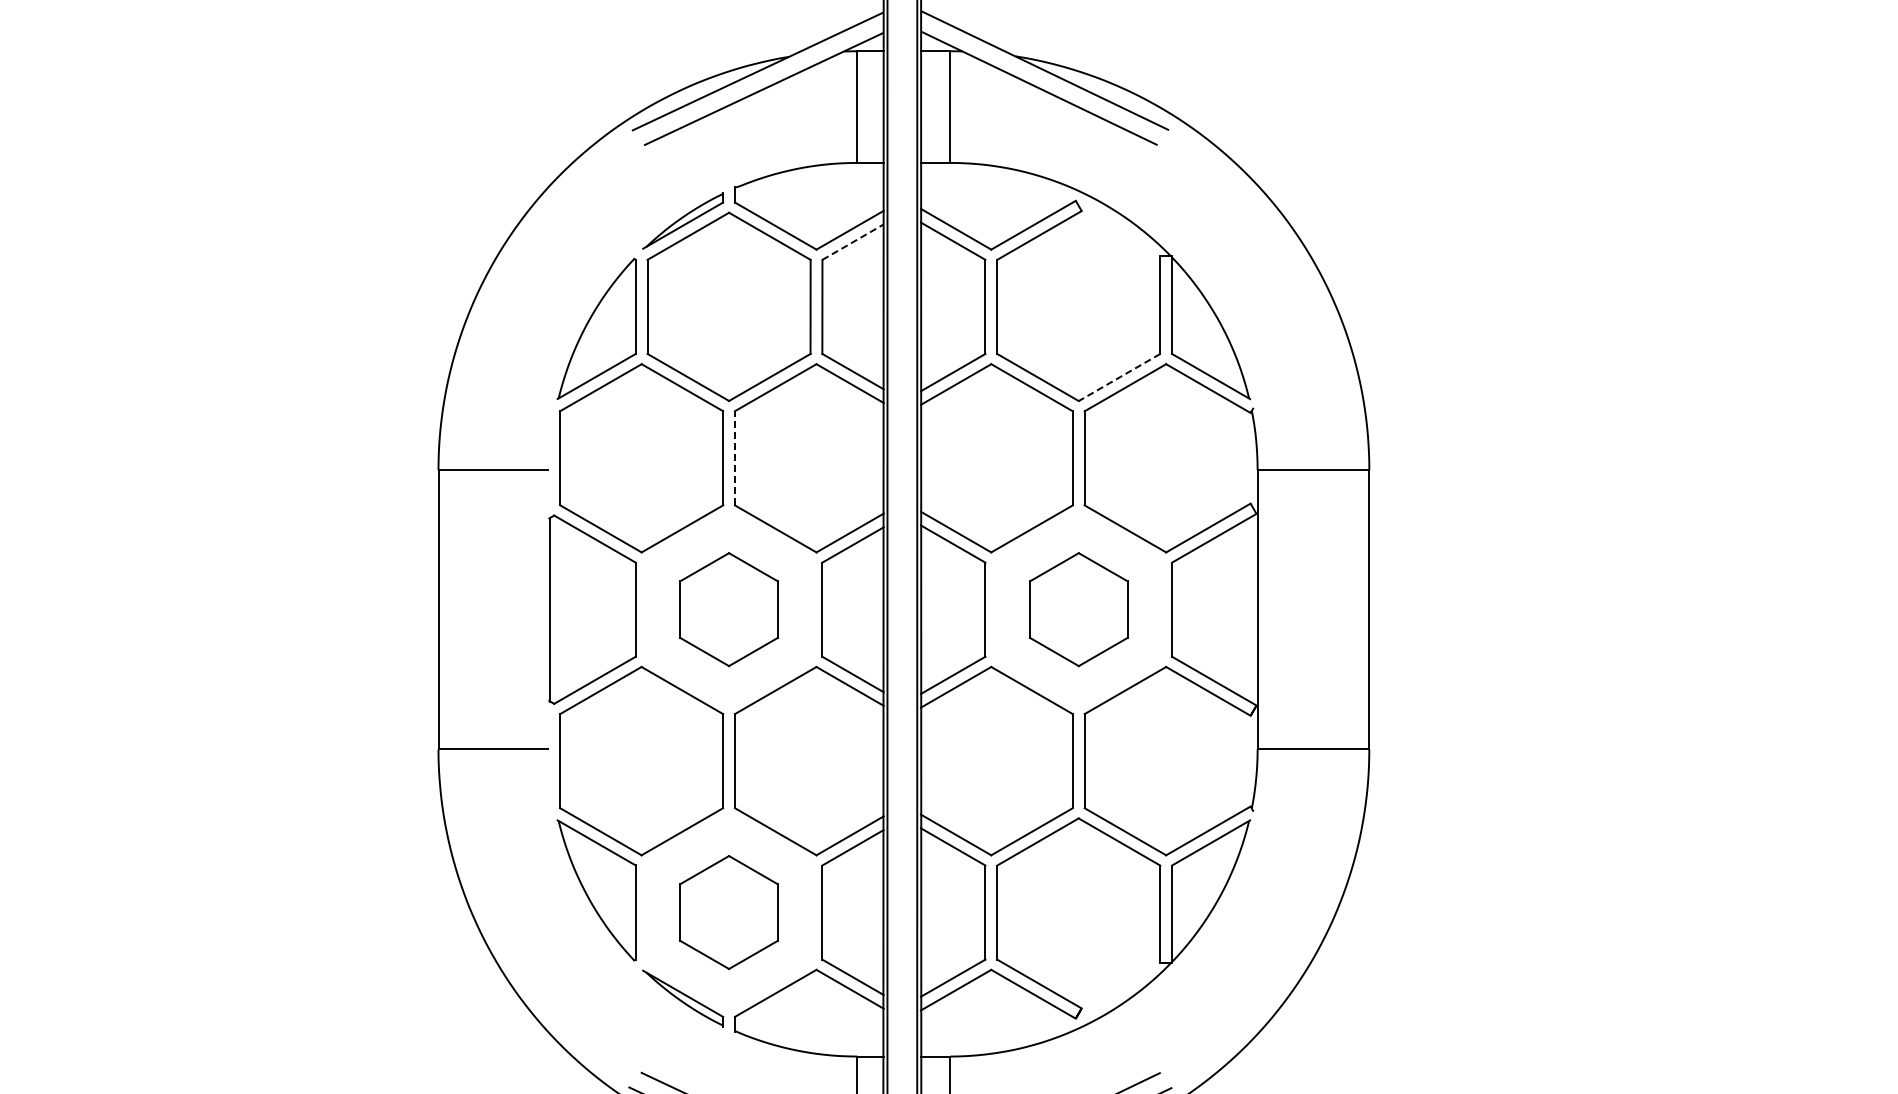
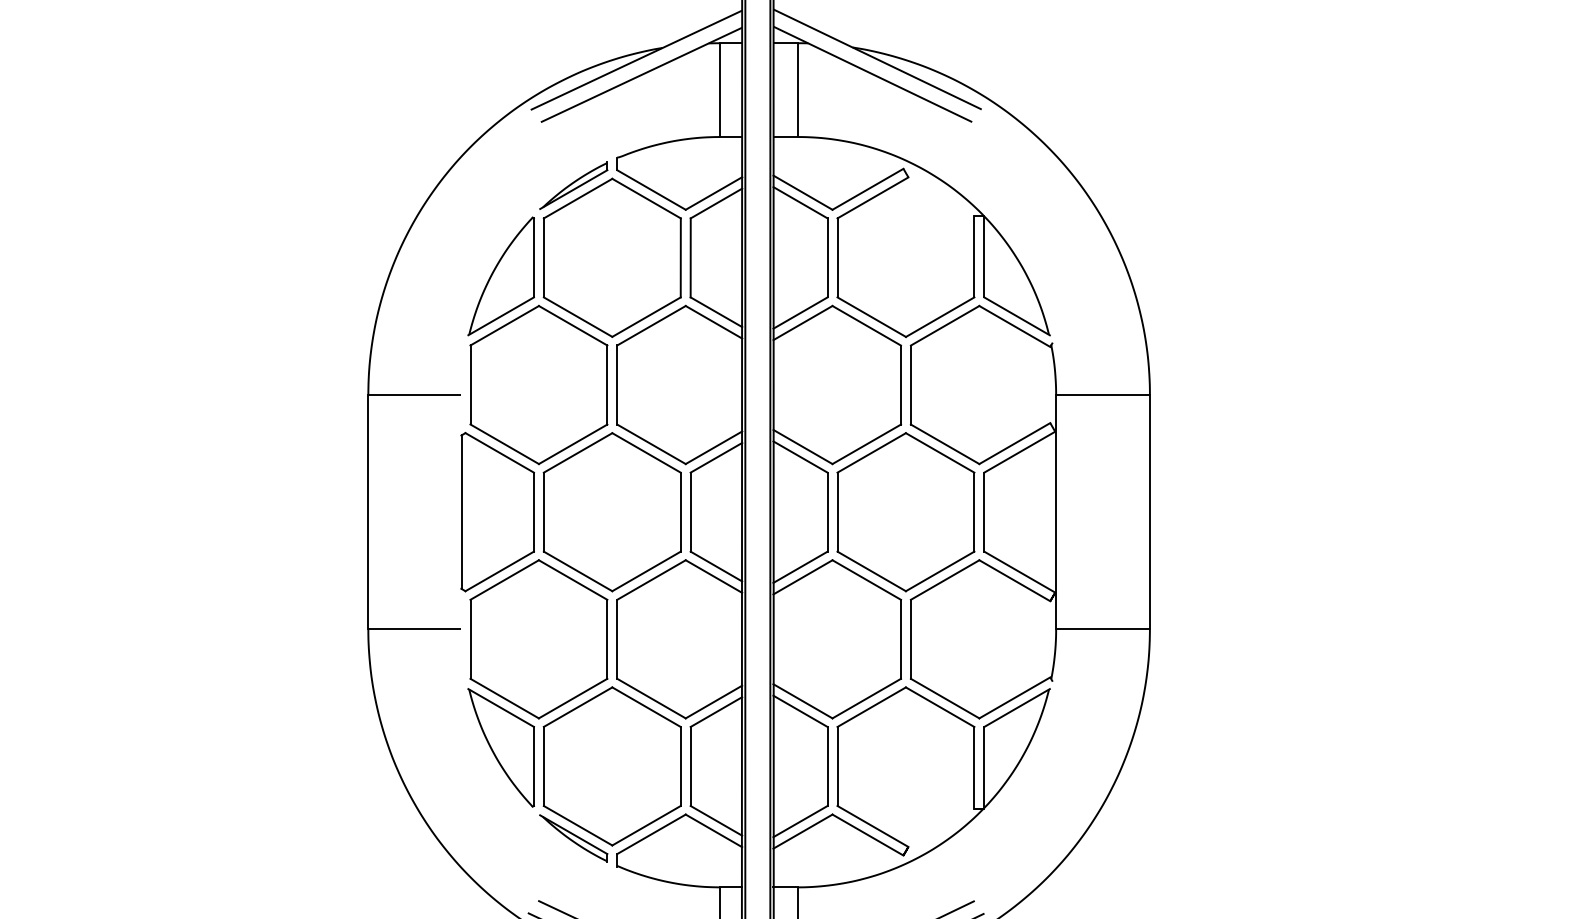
line: (853, 241) -> (716, 202), dashed -> solid
line: (1119, 377) -> (940, 317), dashed -> solid
line: (734, 457) -> (616, 384), dashed -> solid
part: (728, 609) -> (611, 511), size x1.67
part: (1078, 609) -> (905, 511), size x1.67
part: (728, 912) -> (611, 766), size x1.67

